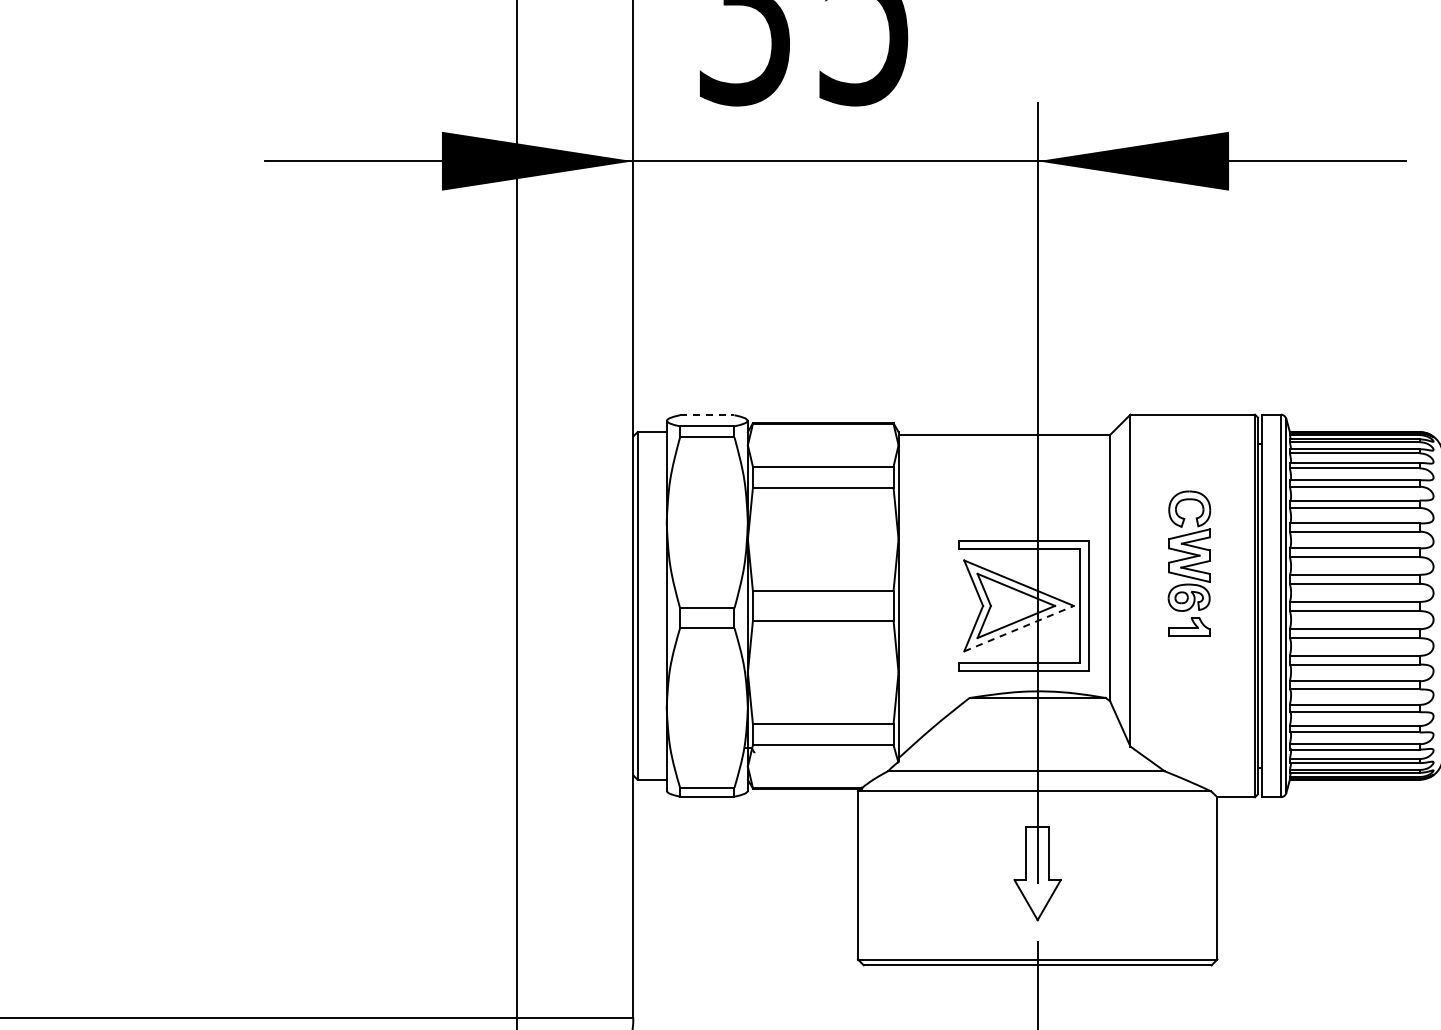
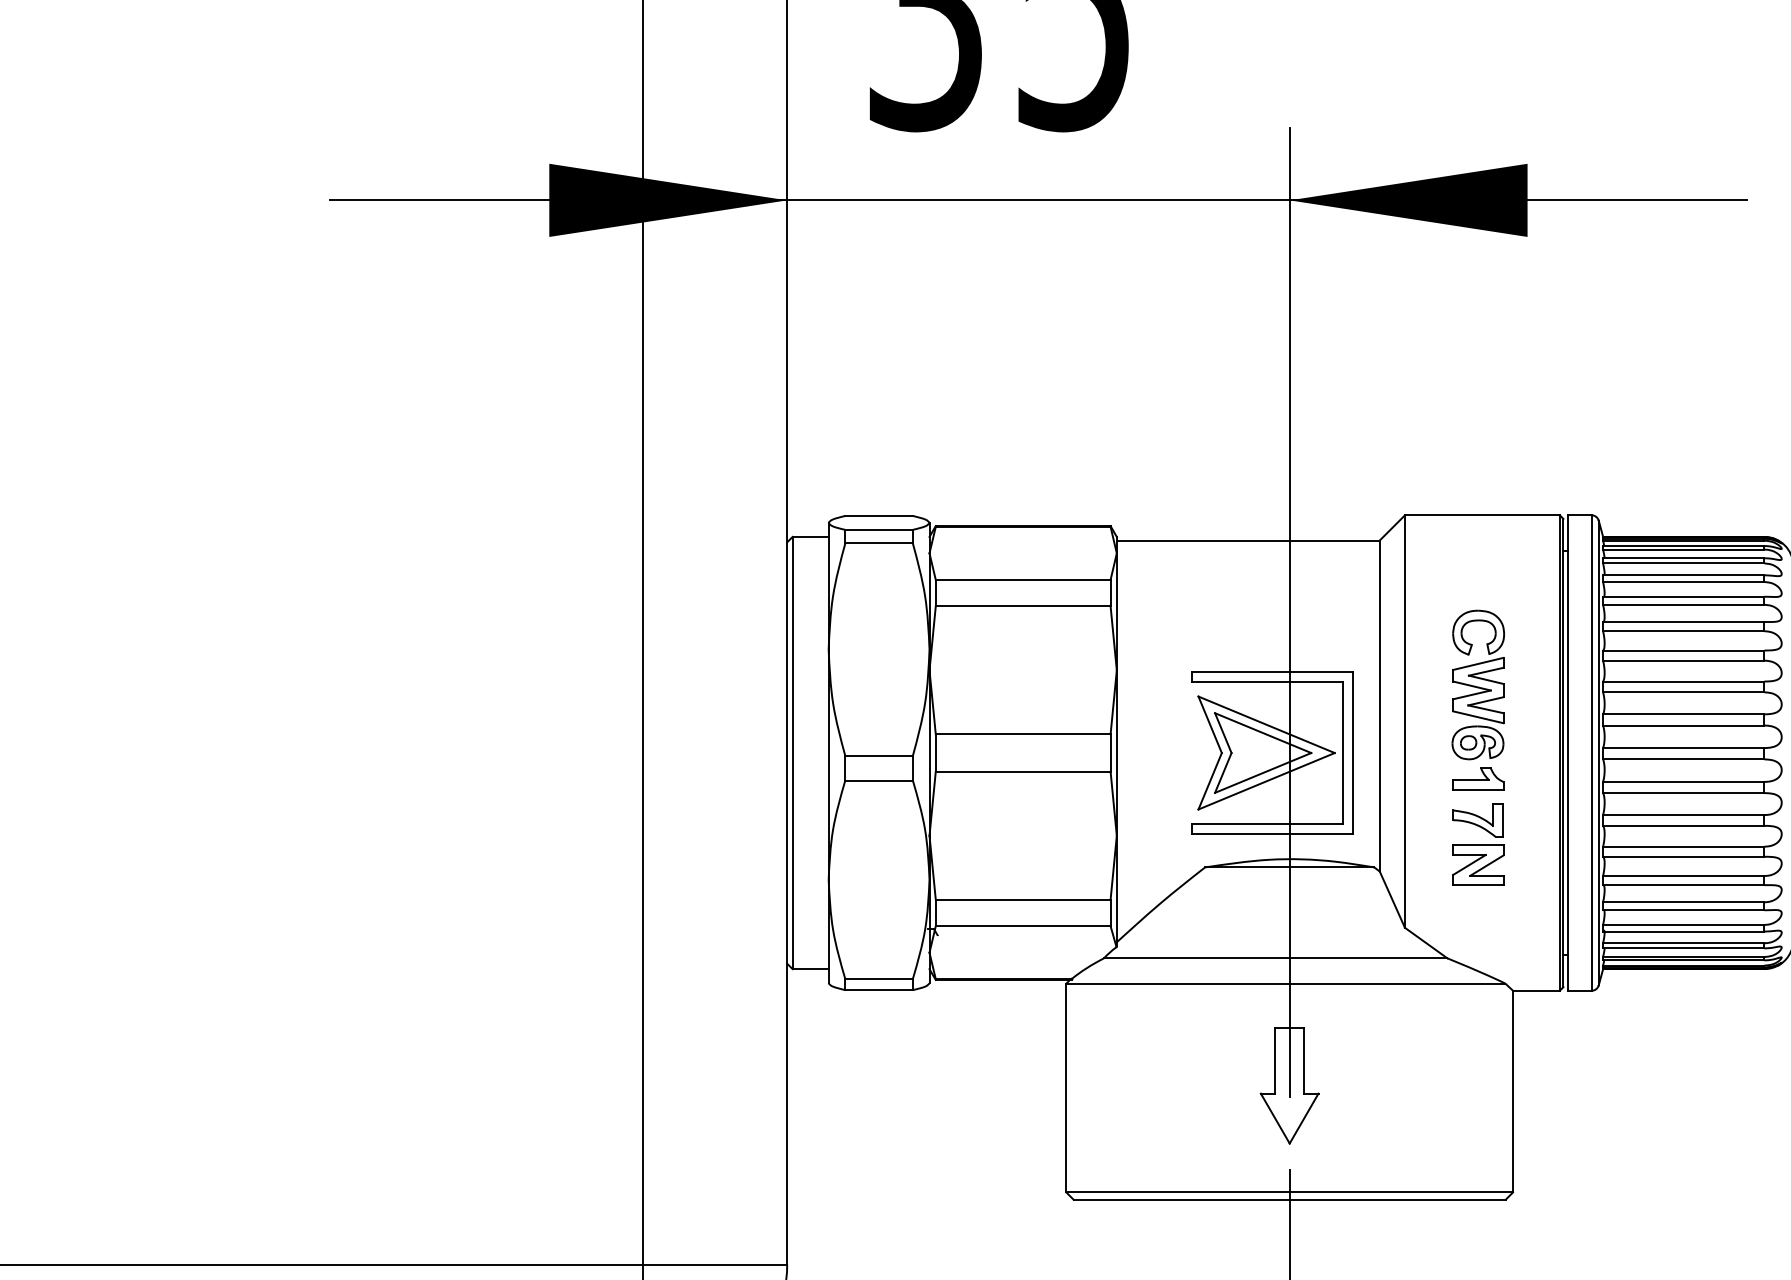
line: (707, 415) -> (879, 516), dashed -> solid
line: (1019, 628) -> (1267, 781), dashed -> solid
part: (1189, 679) -> (1478, 844), added

